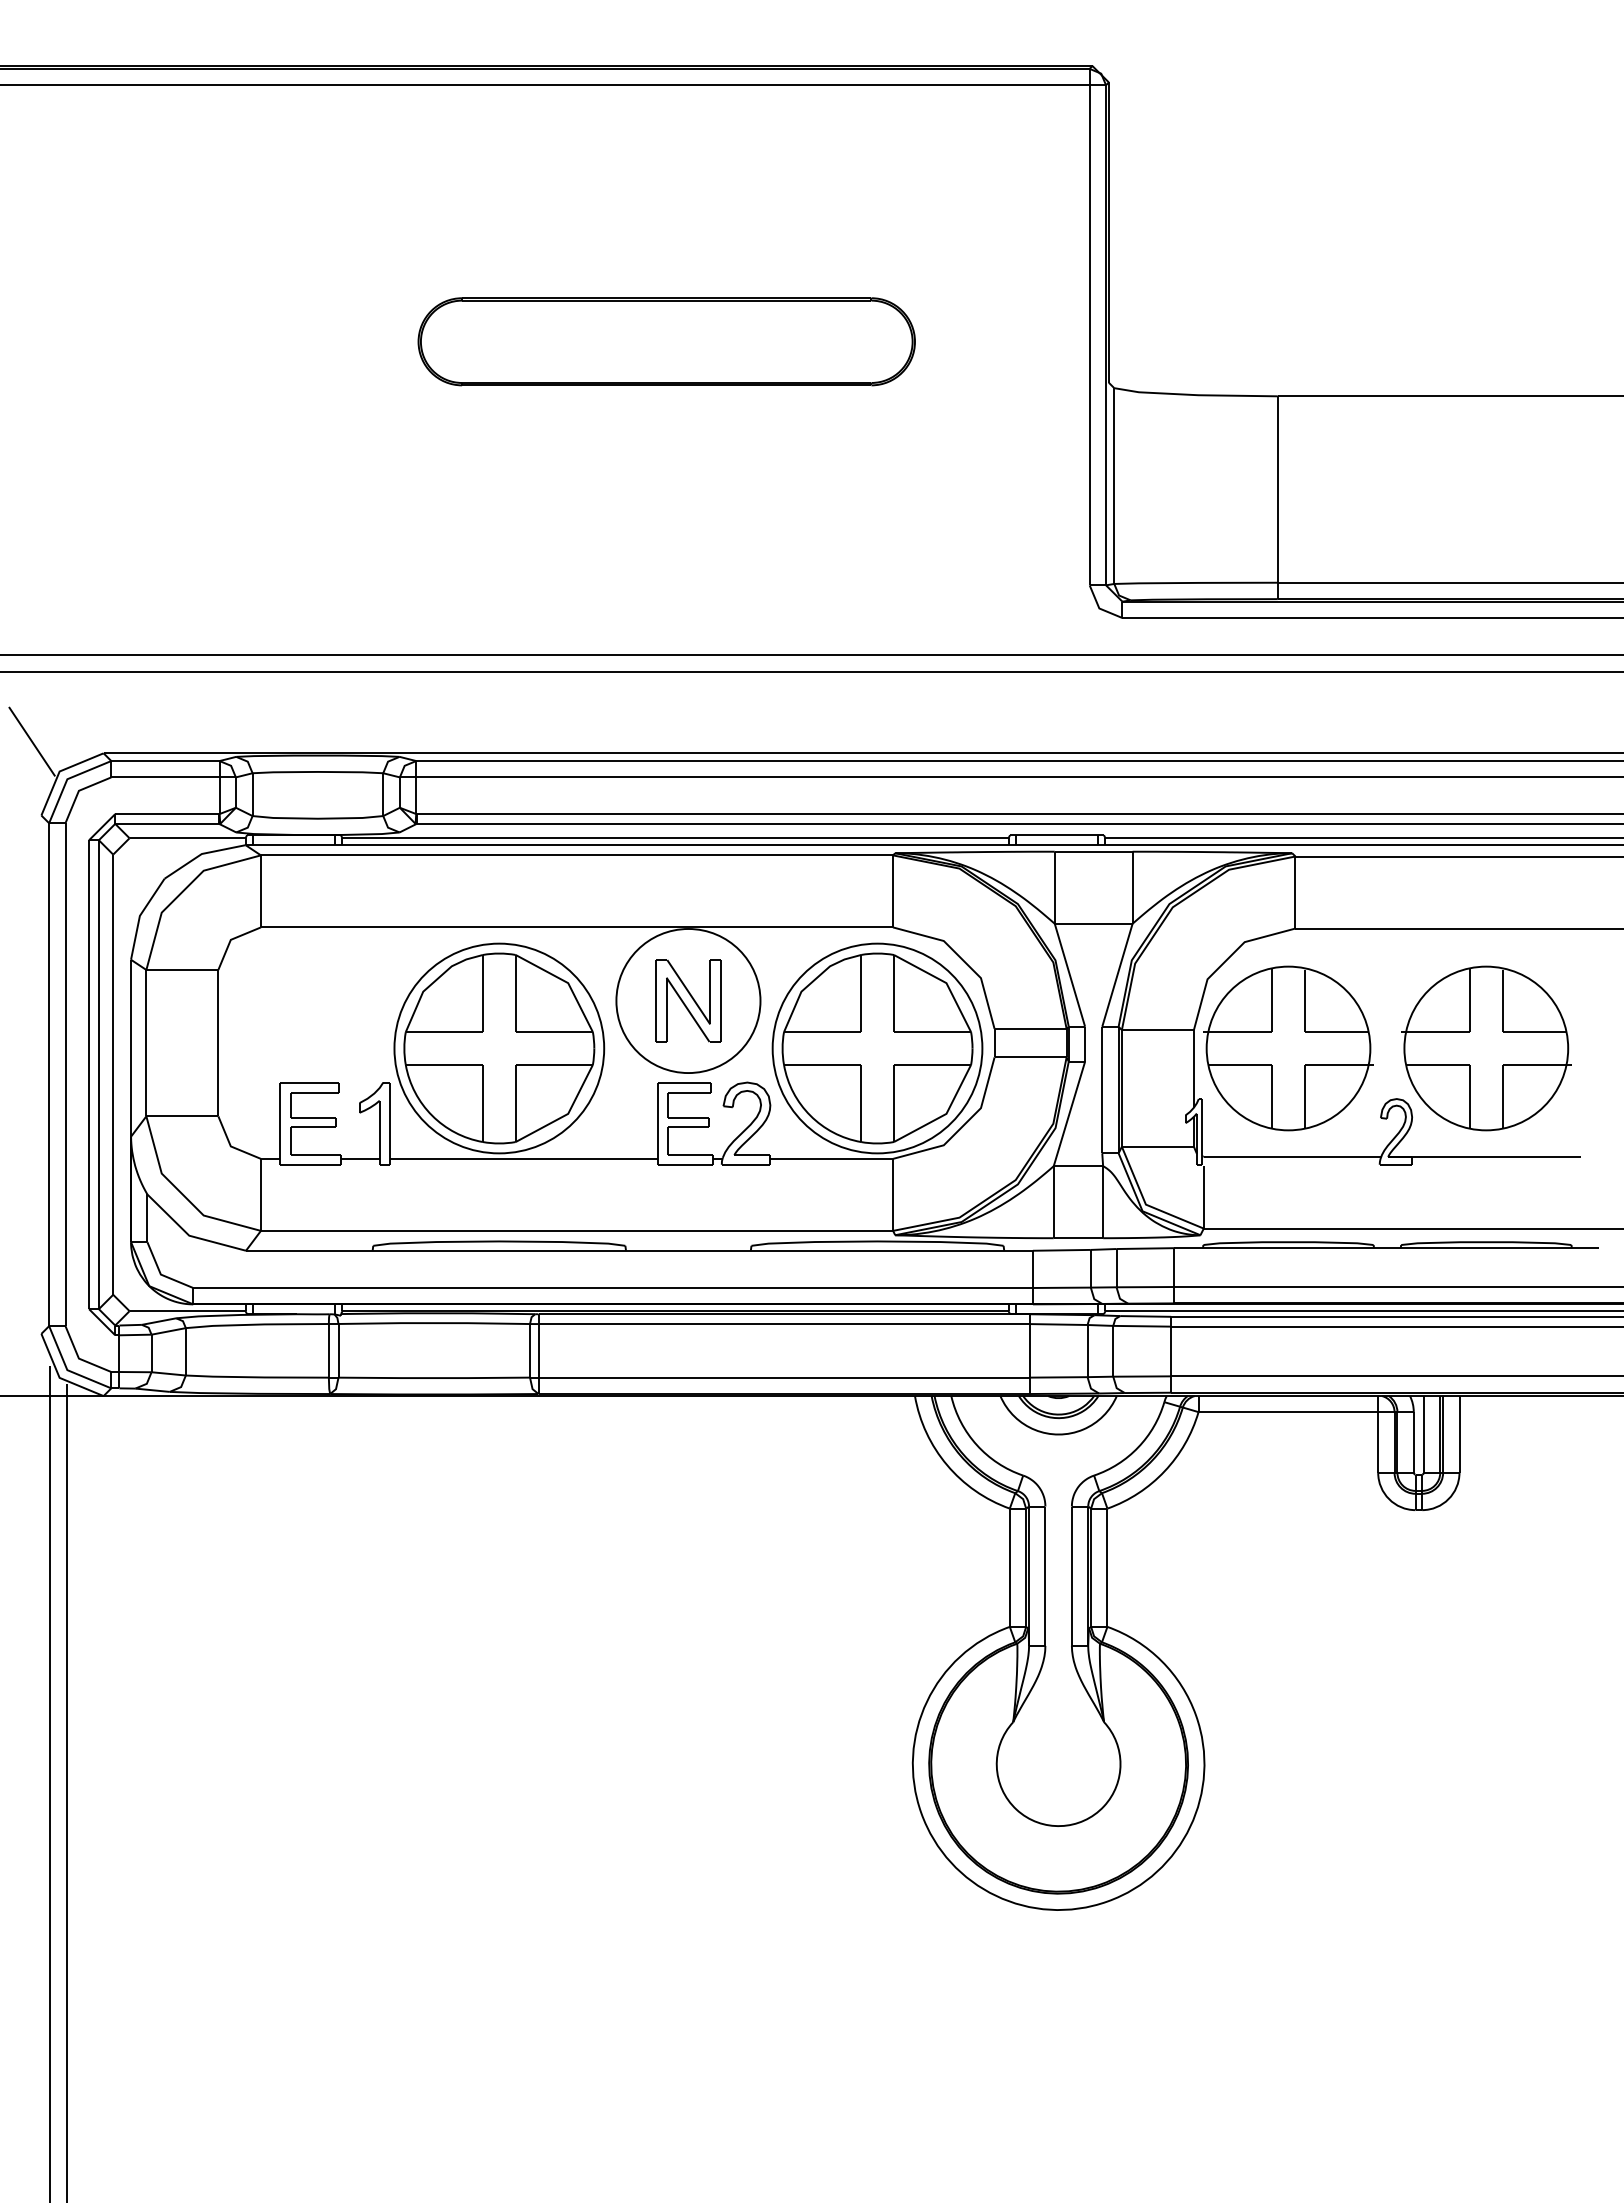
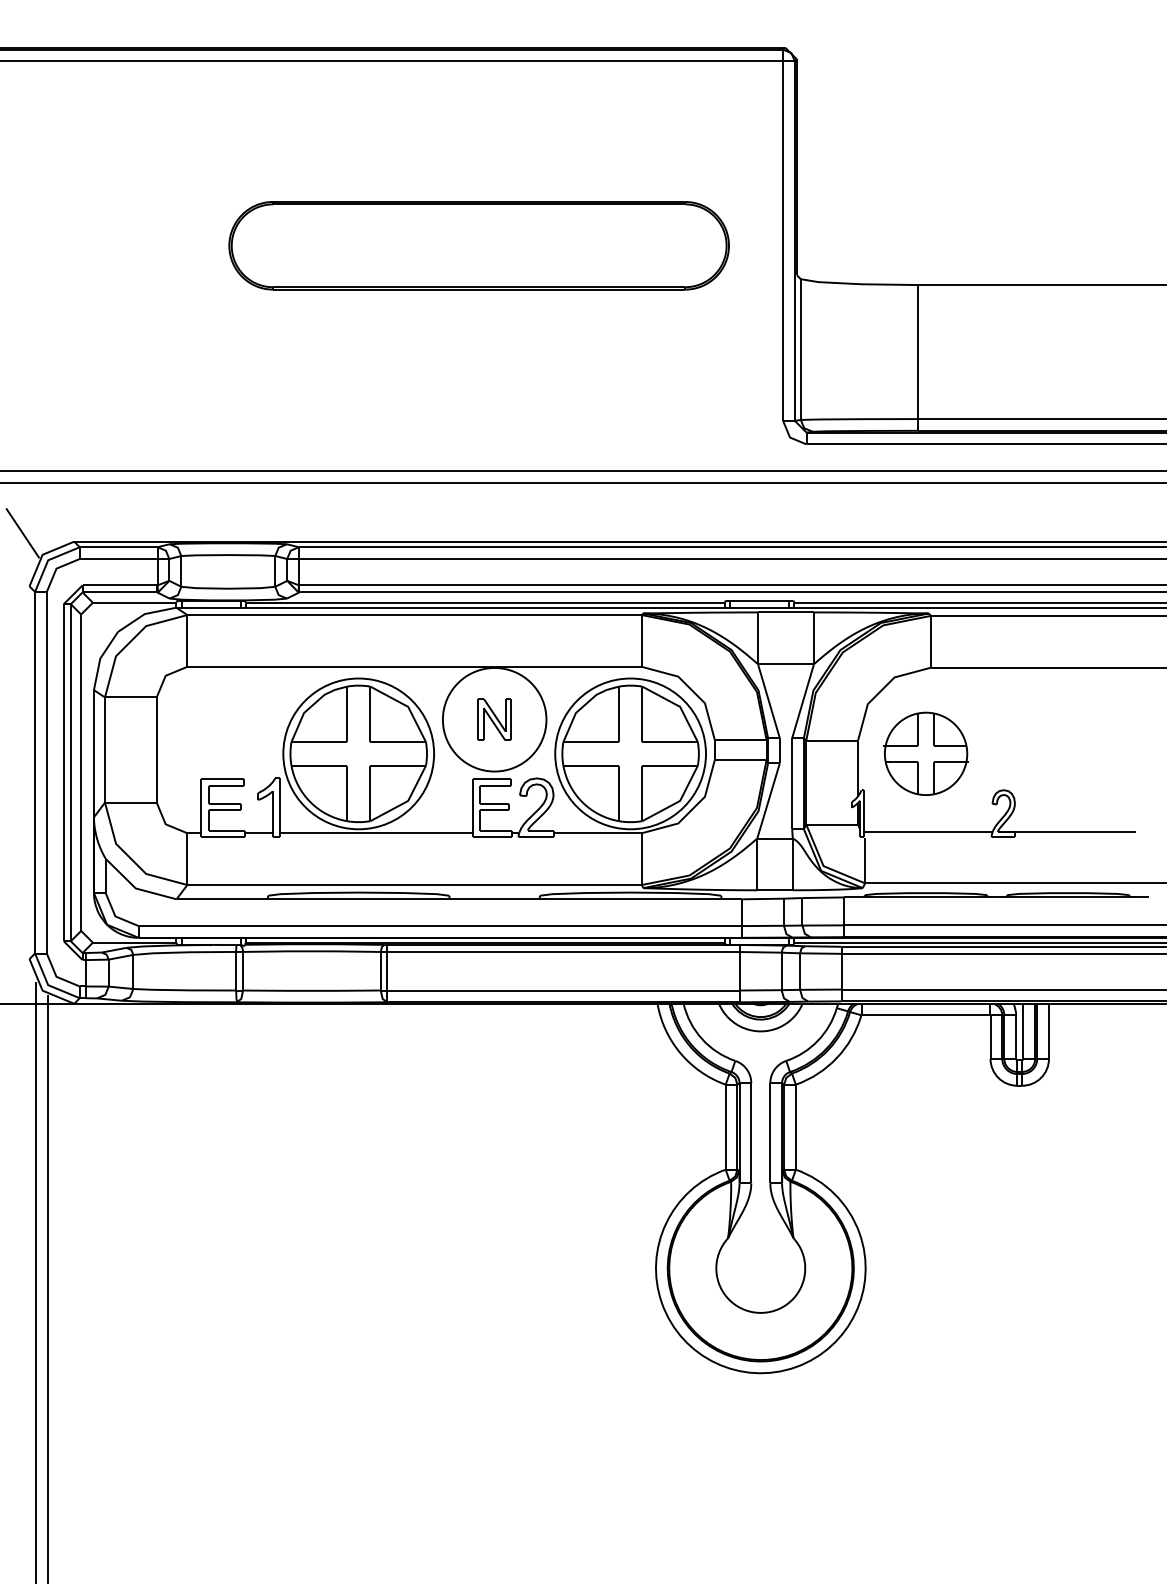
part: (666, 341) -> (478, 245), size x1.4
part: (688, 1000) -> (494, 719), size x0.7
part: (1288, 1048) -> (926, 753), size x0.7
part: (1486, 1048) -> (1068, 753), removed

